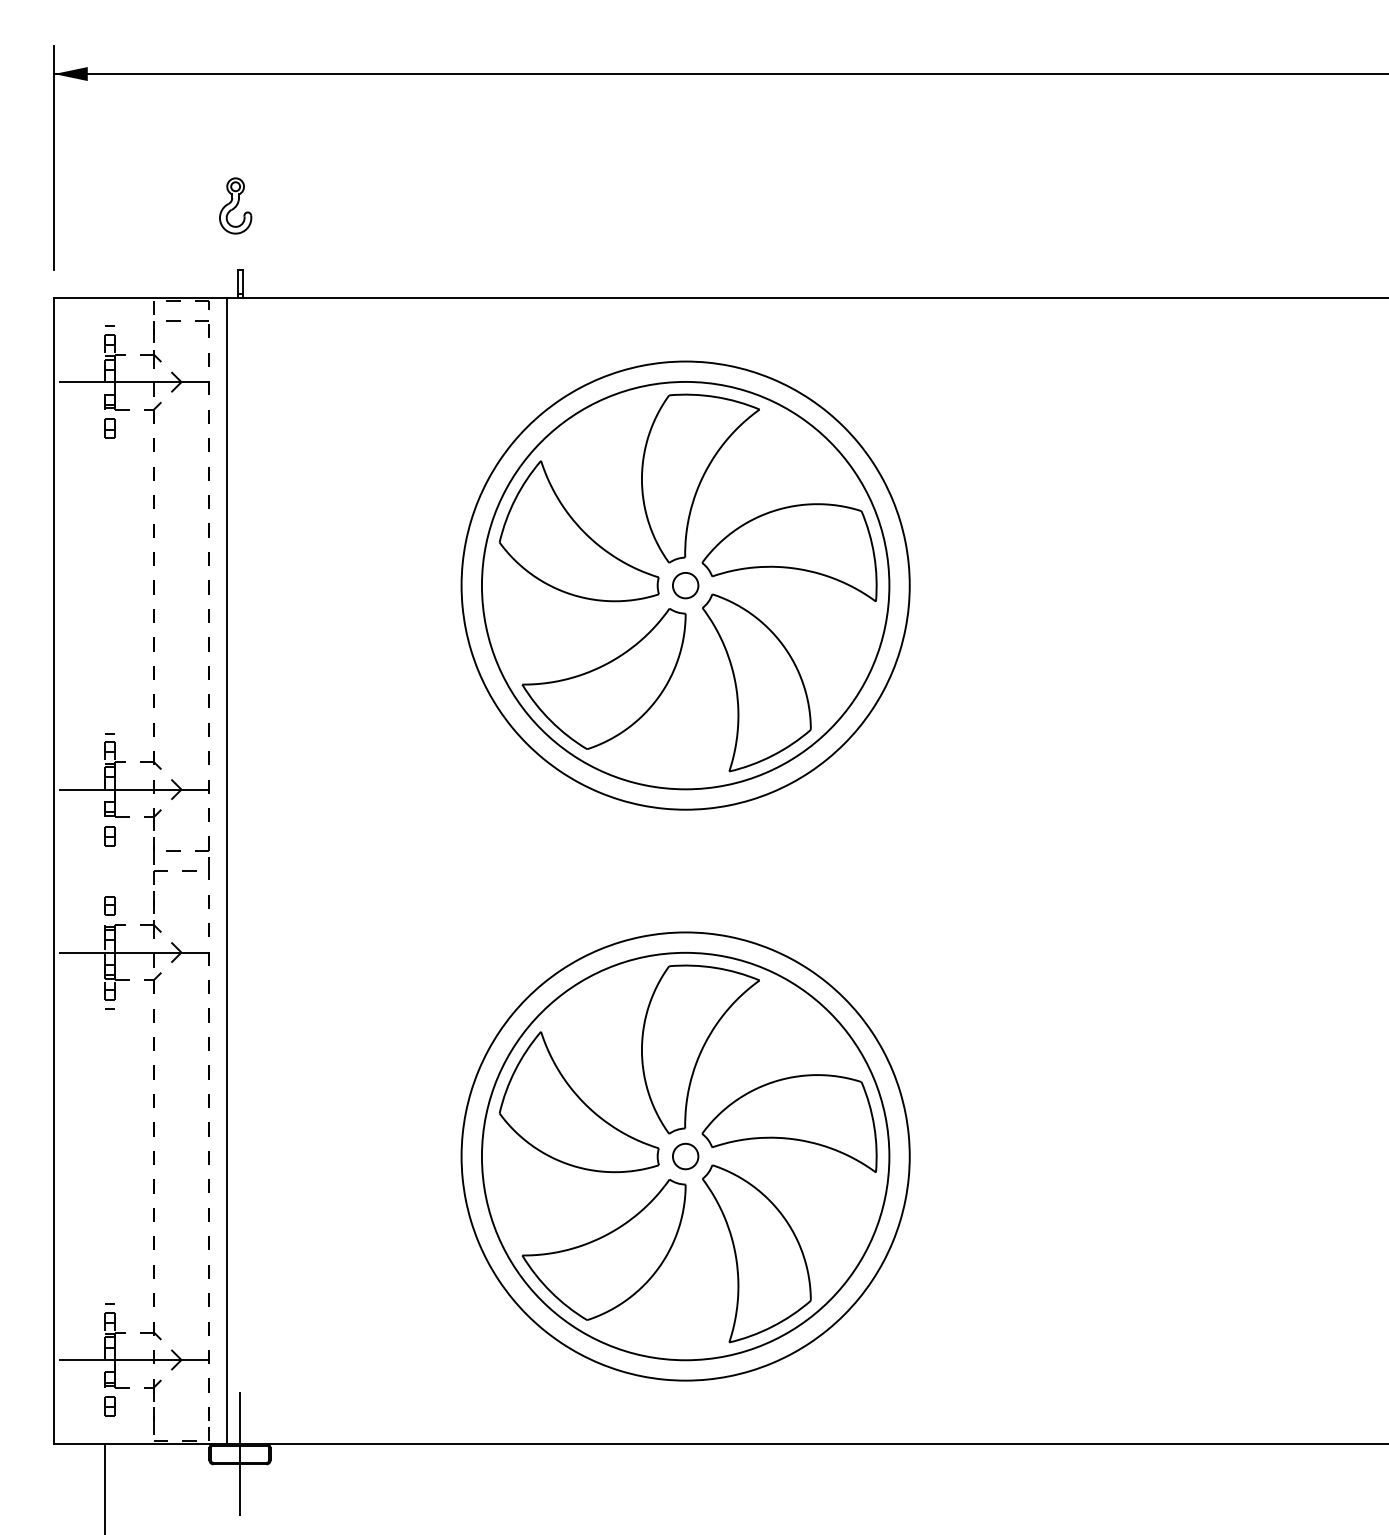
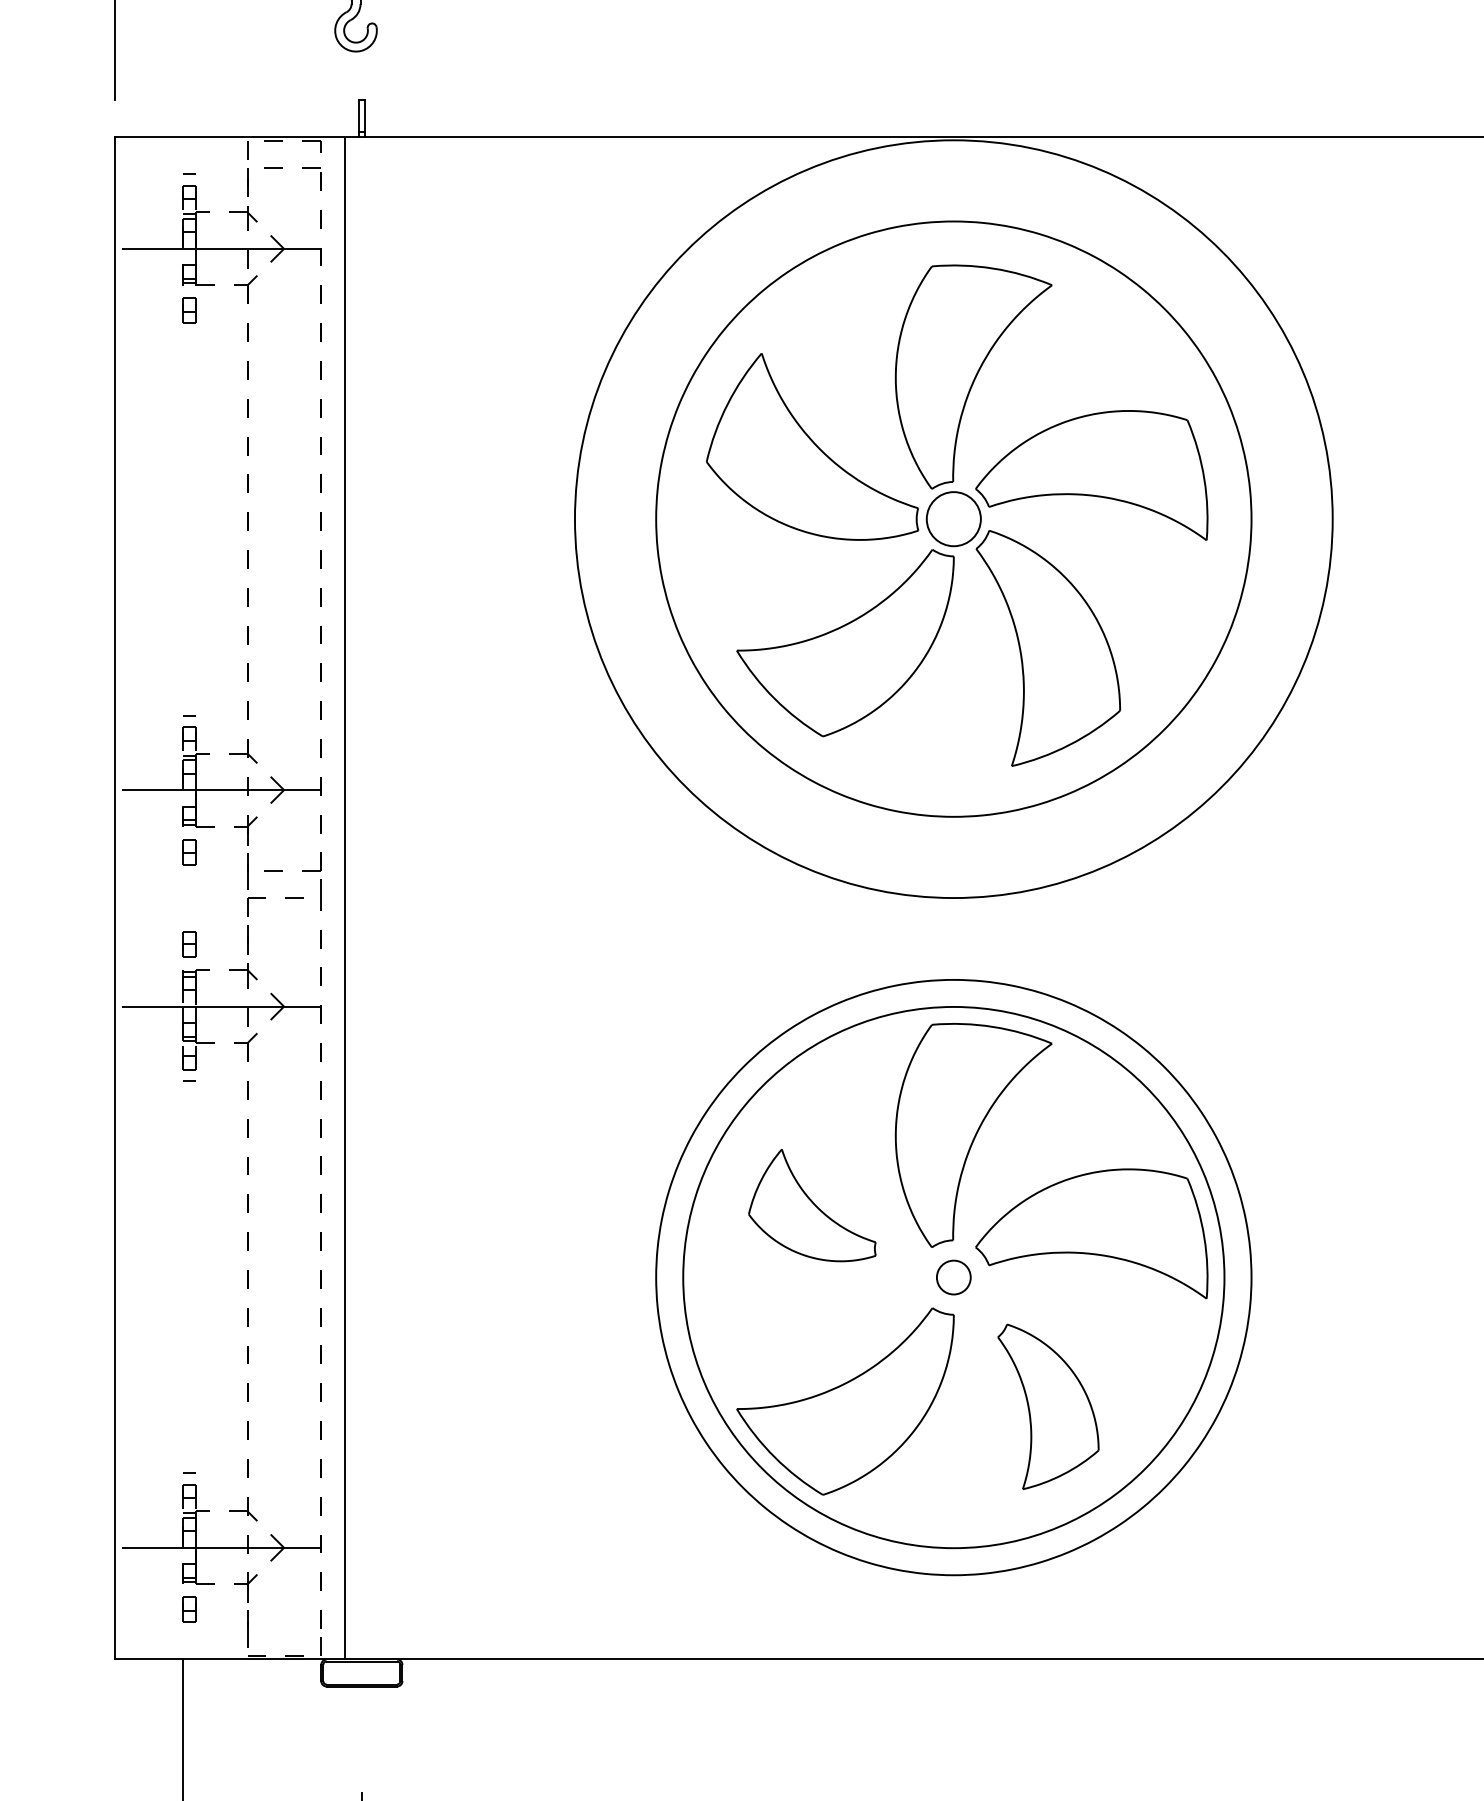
circle: (685, 585) -> (953, 518), size x1.4
circle: (685, 585) -> (953, 518), size x1.6
part: (578, 1102) -> (811, 1205), size x0.6
part: (756, 1253) -> (1047, 1406), size x0.7
line: (240, 1454) -> (362, 1673), removed

